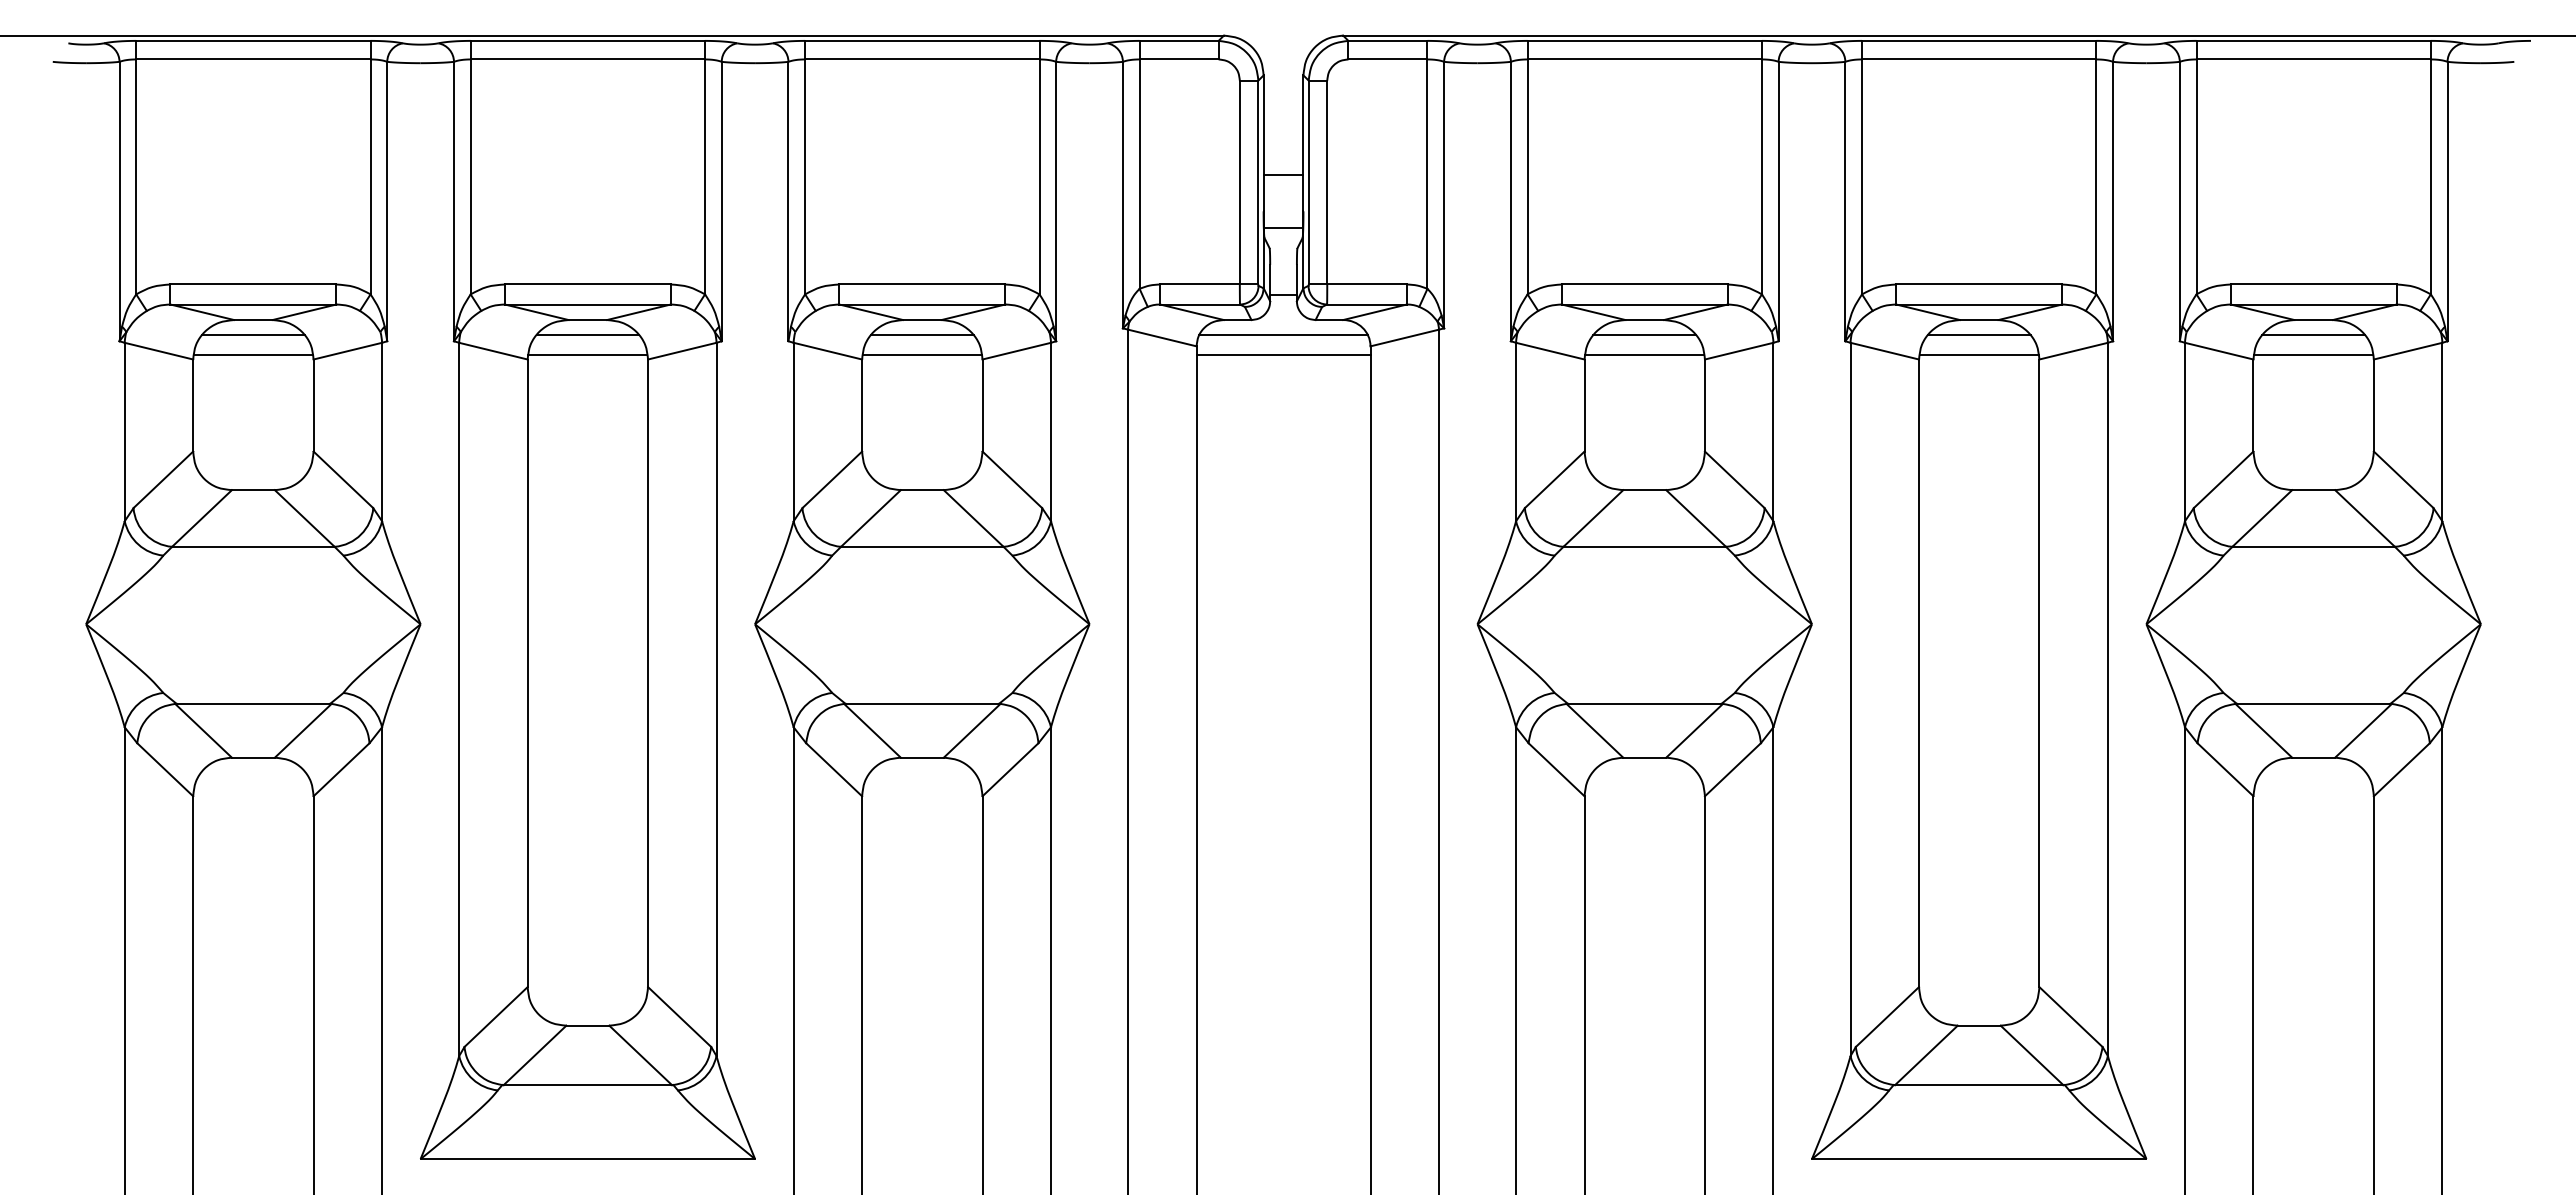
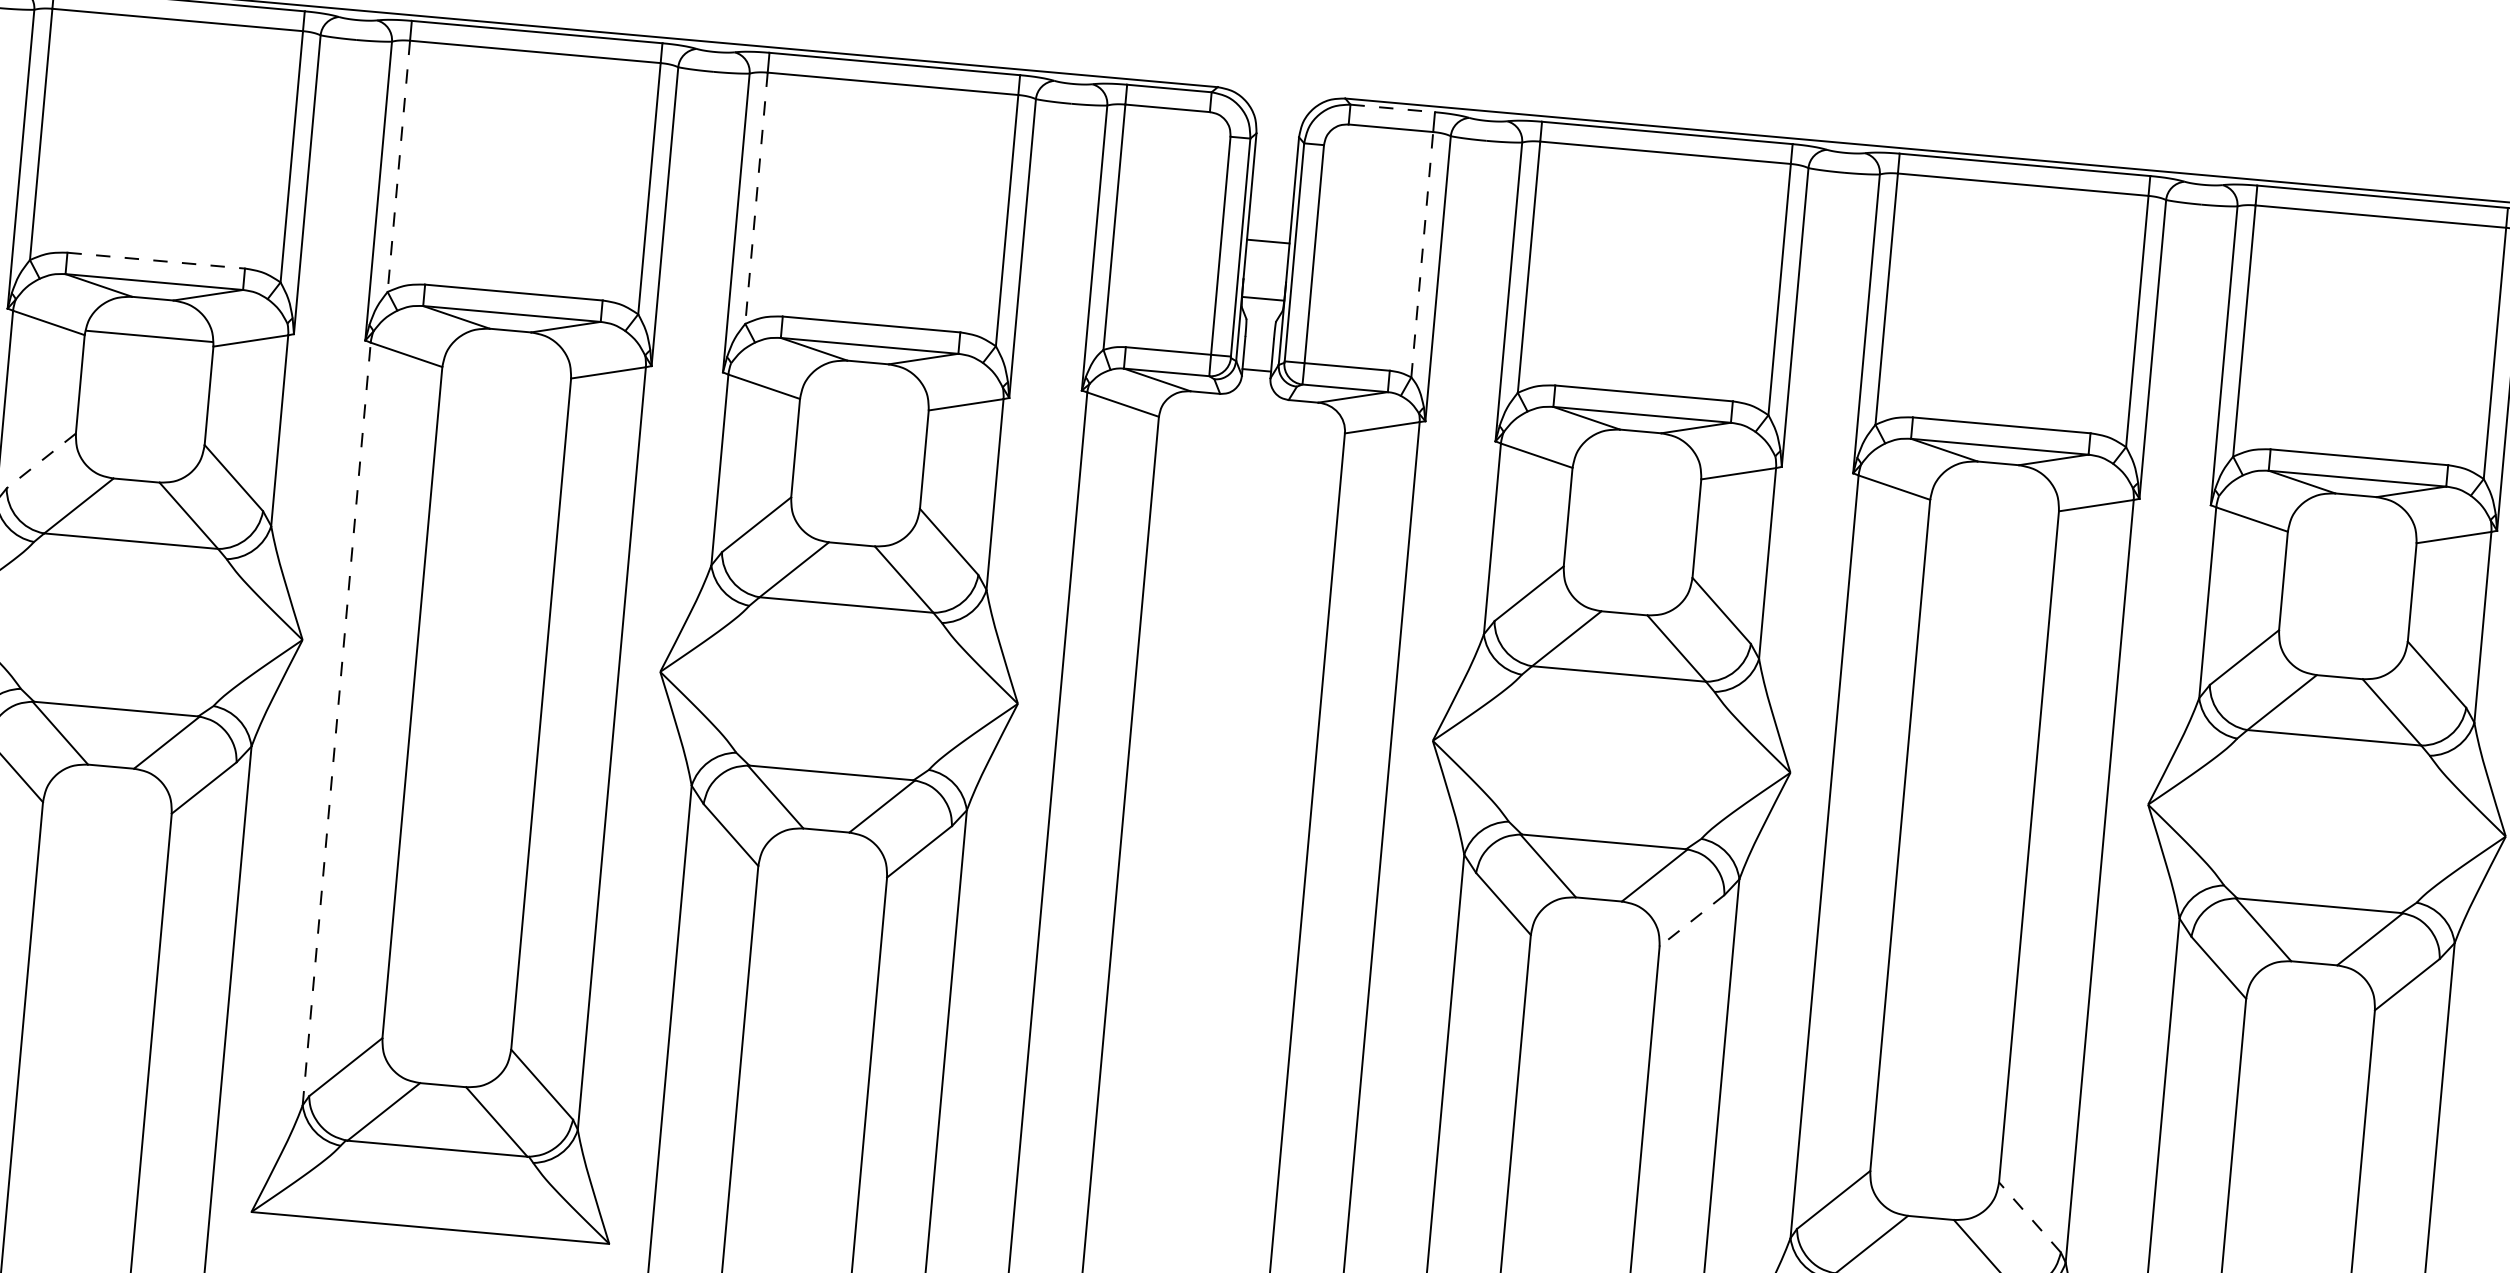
line: (1387, 40) -> (1392, 107), solid -> dashed
line: (1427, 174) -> (1422, 255), solid -> dashed
line: (470, 177) -> (398, 166), solid -> dashed
line: (805, 177) -> (756, 198), solid -> dashed
line: (253, 284) -> (156, 260), solid -> dashed
line: (253, 335) -> (151, 315), removed
line: (587, 335) -> (508, 347), removed
line: (921, 335) -> (865, 378), removed
line: (1283, 335) -> (1252, 413), removed
line: (1644, 335) -> (1638, 447), removed
line: (1978, 335) -> (1996, 479), removed
line: (2313, 335) -> (2354, 511), removed
line: (587, 355) -> (506, 368), removed
line: (921, 355) -> (863, 400), removed
line: (1283, 355) -> (1250, 434), removed
line: (1644, 355) -> (1637, 469), removed
line: (1978, 355) -> (1994, 501), removed
line: (2313, 355) -> (2352, 533), removed
line: (163, 480) -> (41, 461), solid -> dashed
line: (459, 699) -> (337, 724), solid -> dashed
line: (1732, 769) -> (1691, 920), solid -> dashed
line: (2071, 1017) -> (2030, 1218), solid -> dashed

